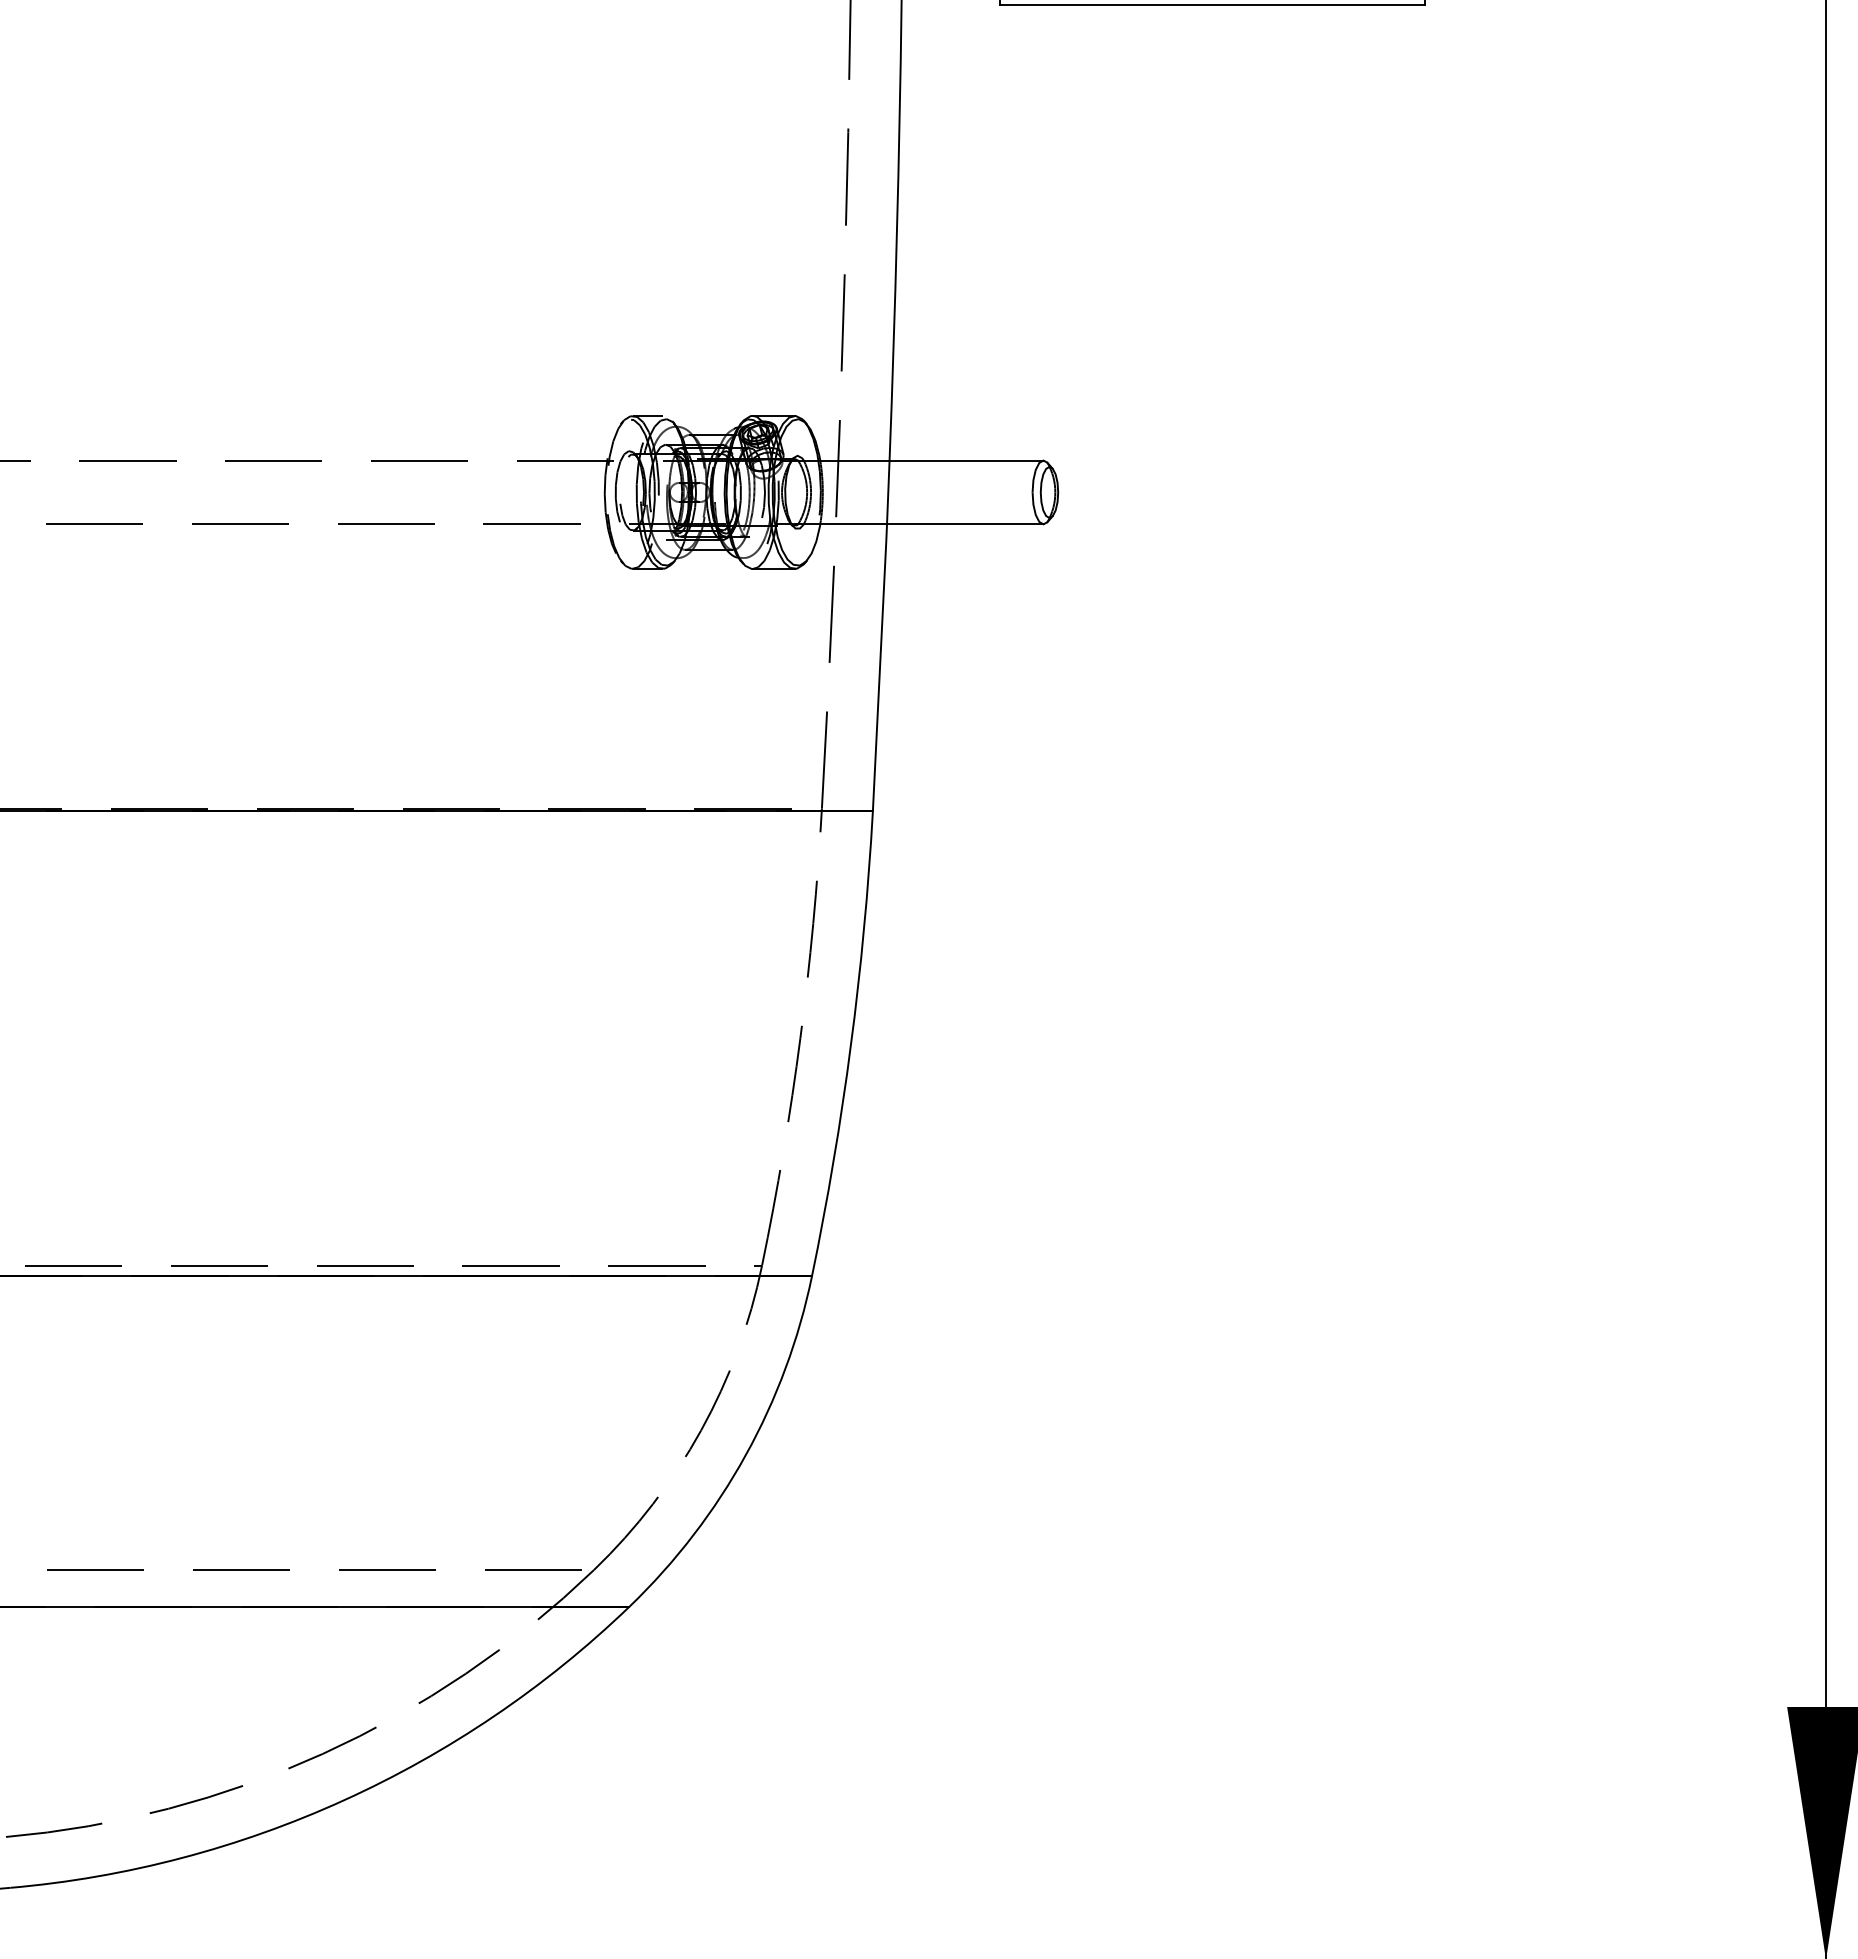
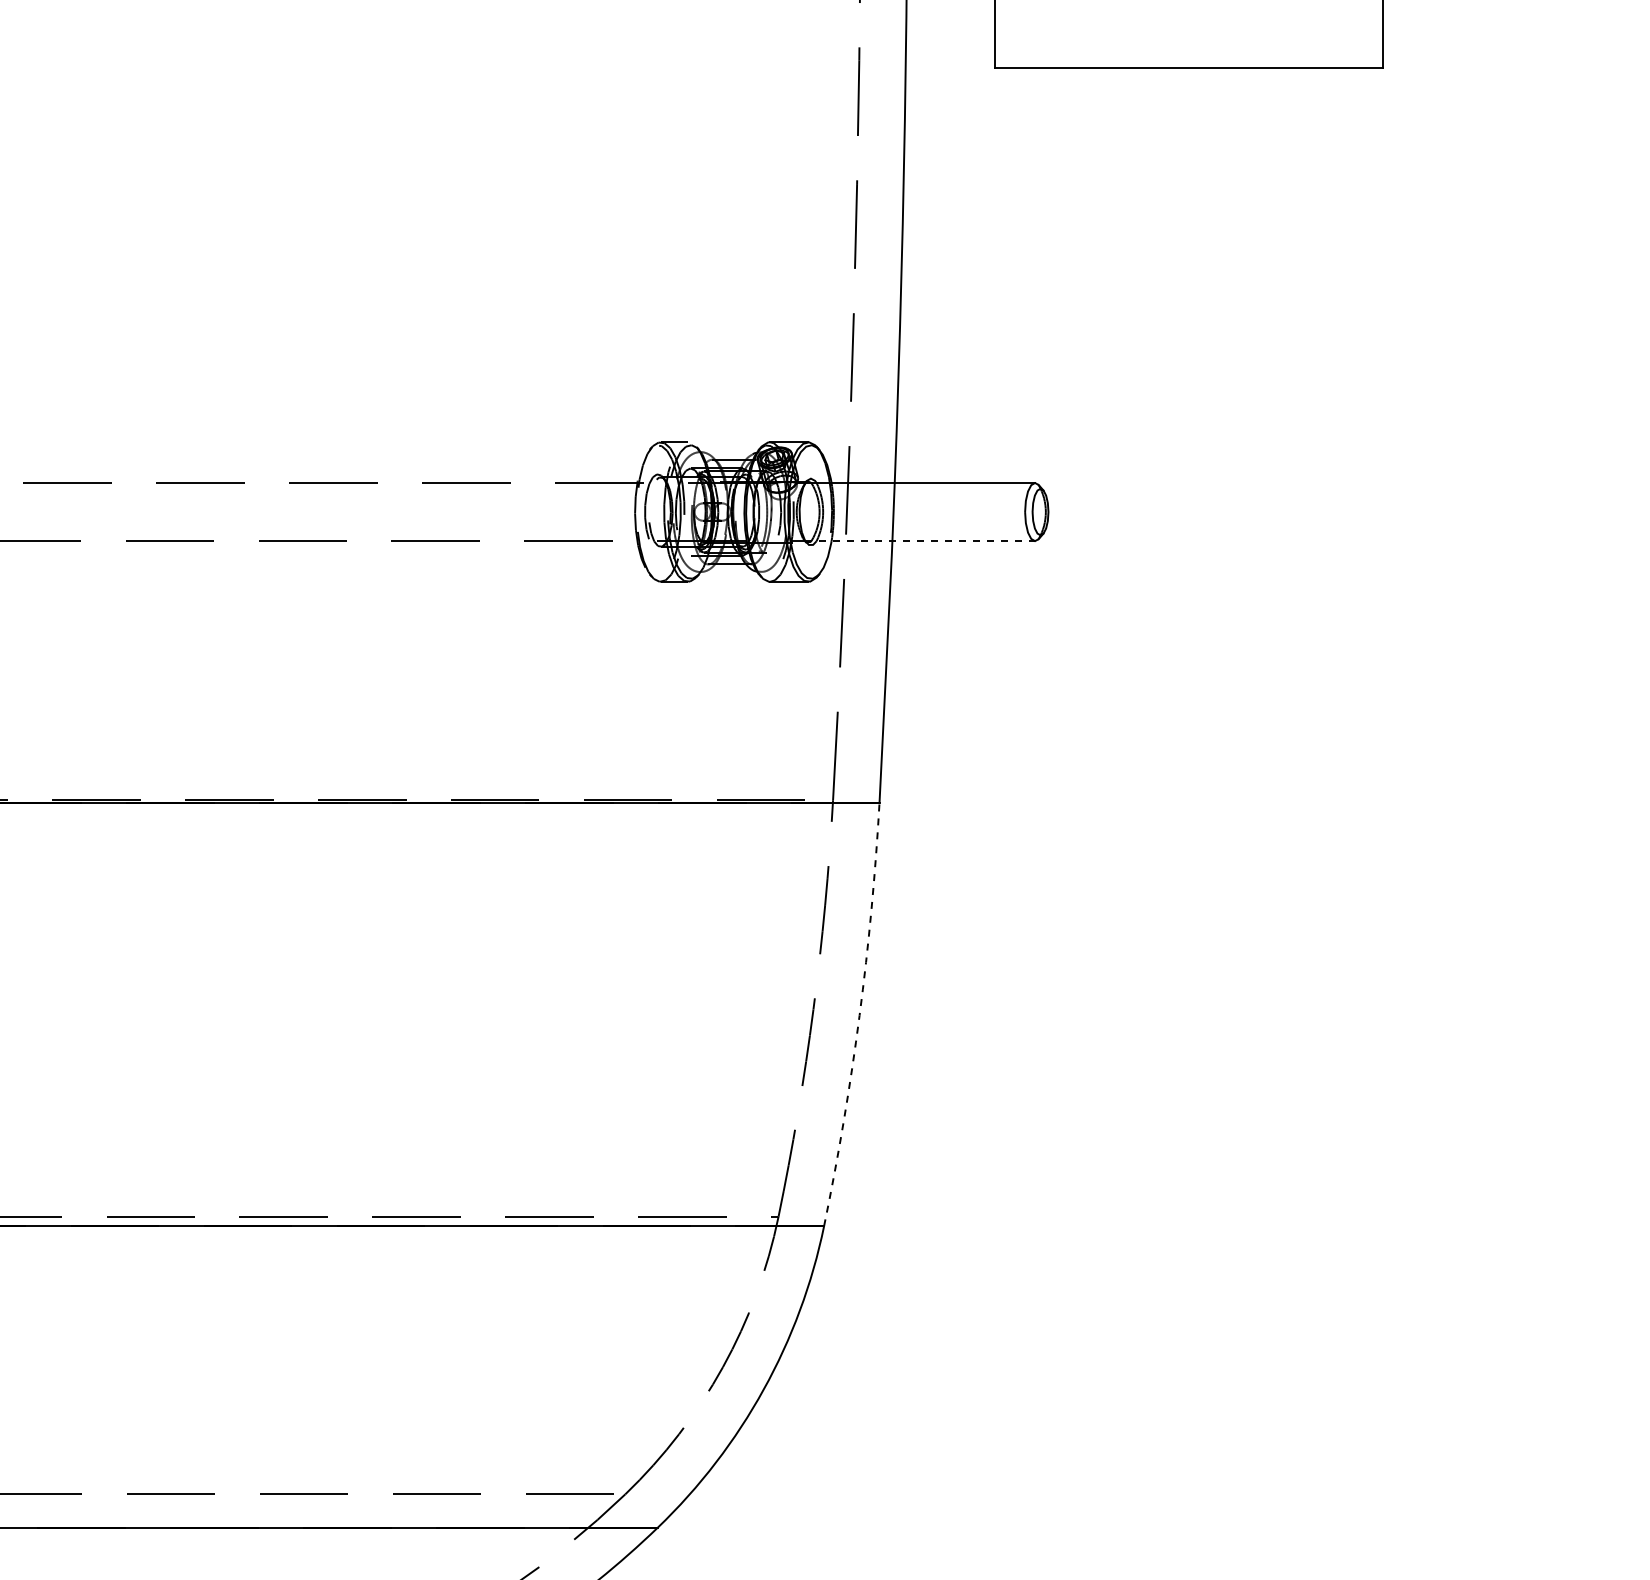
line: (917, 524) -> (920, 541), solid -> dashed
arc: (851, 1044) -> (860, 1015), solid -> dashed

